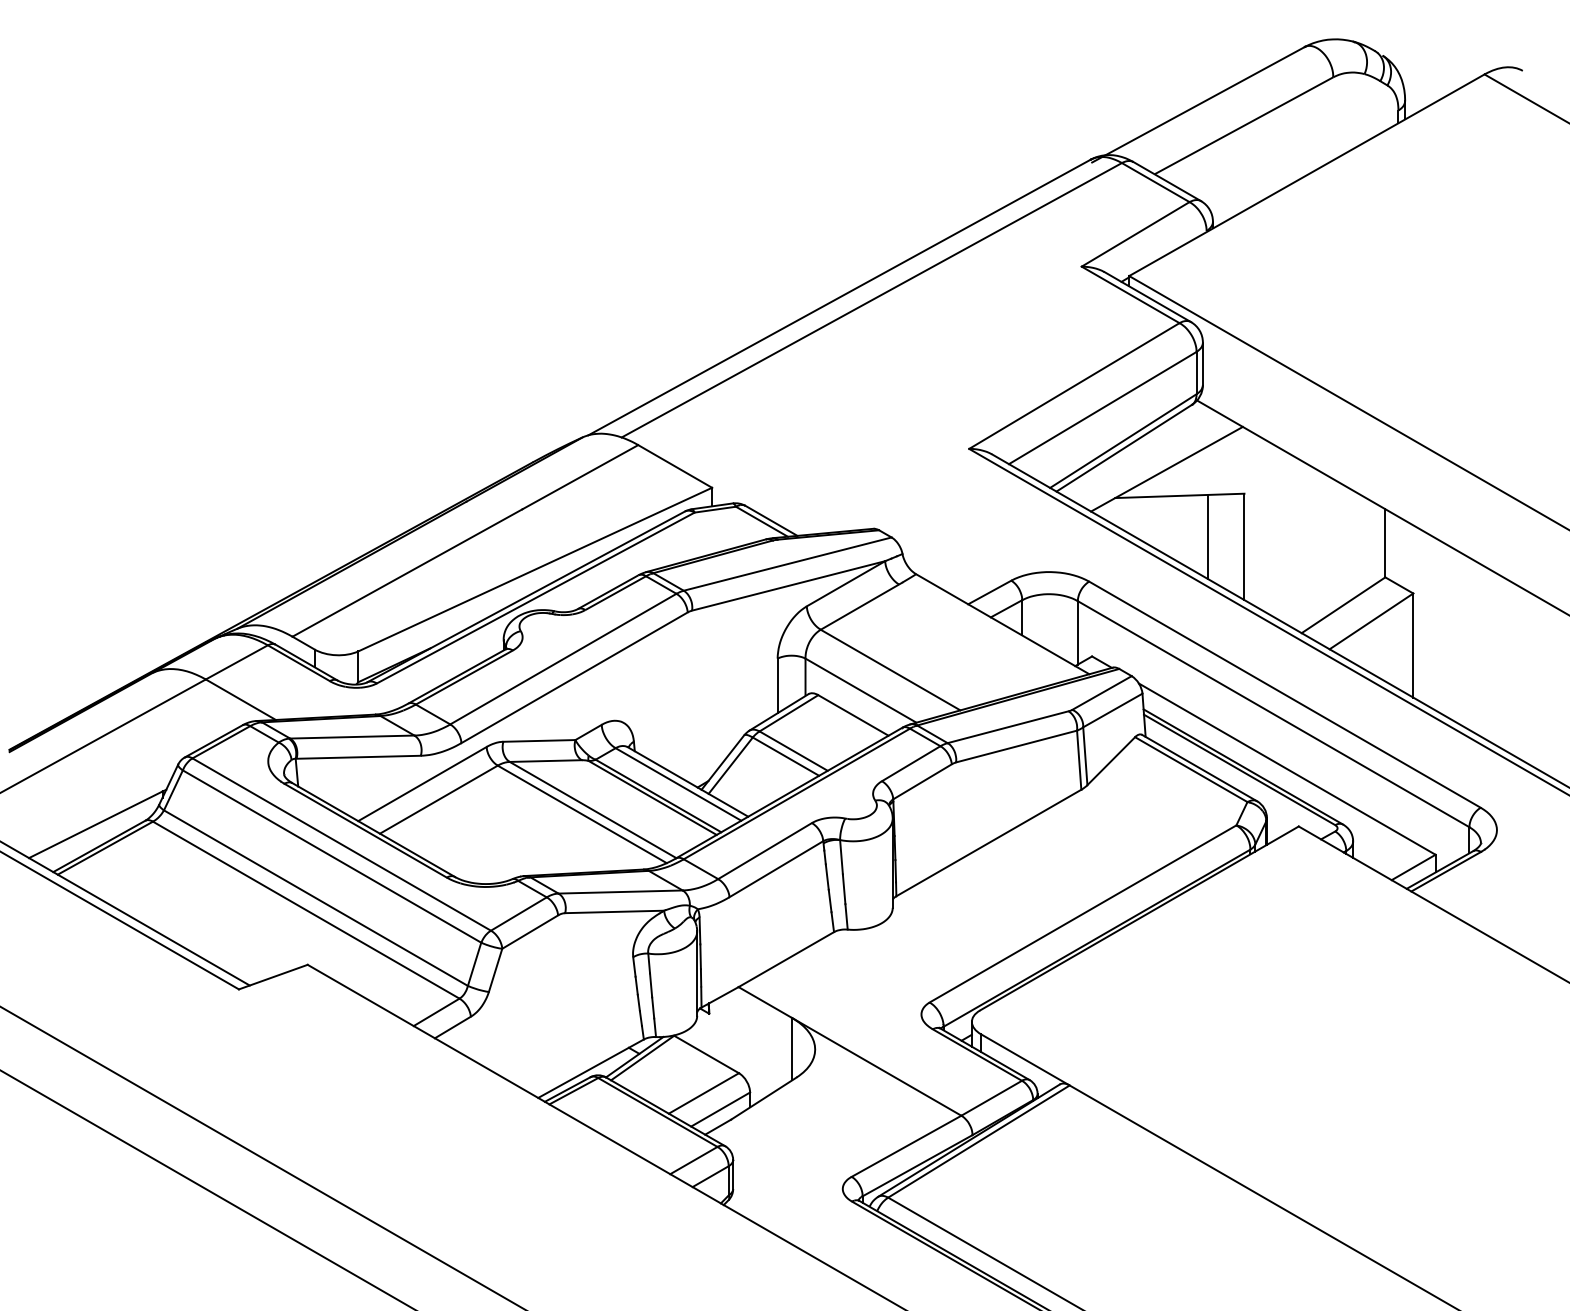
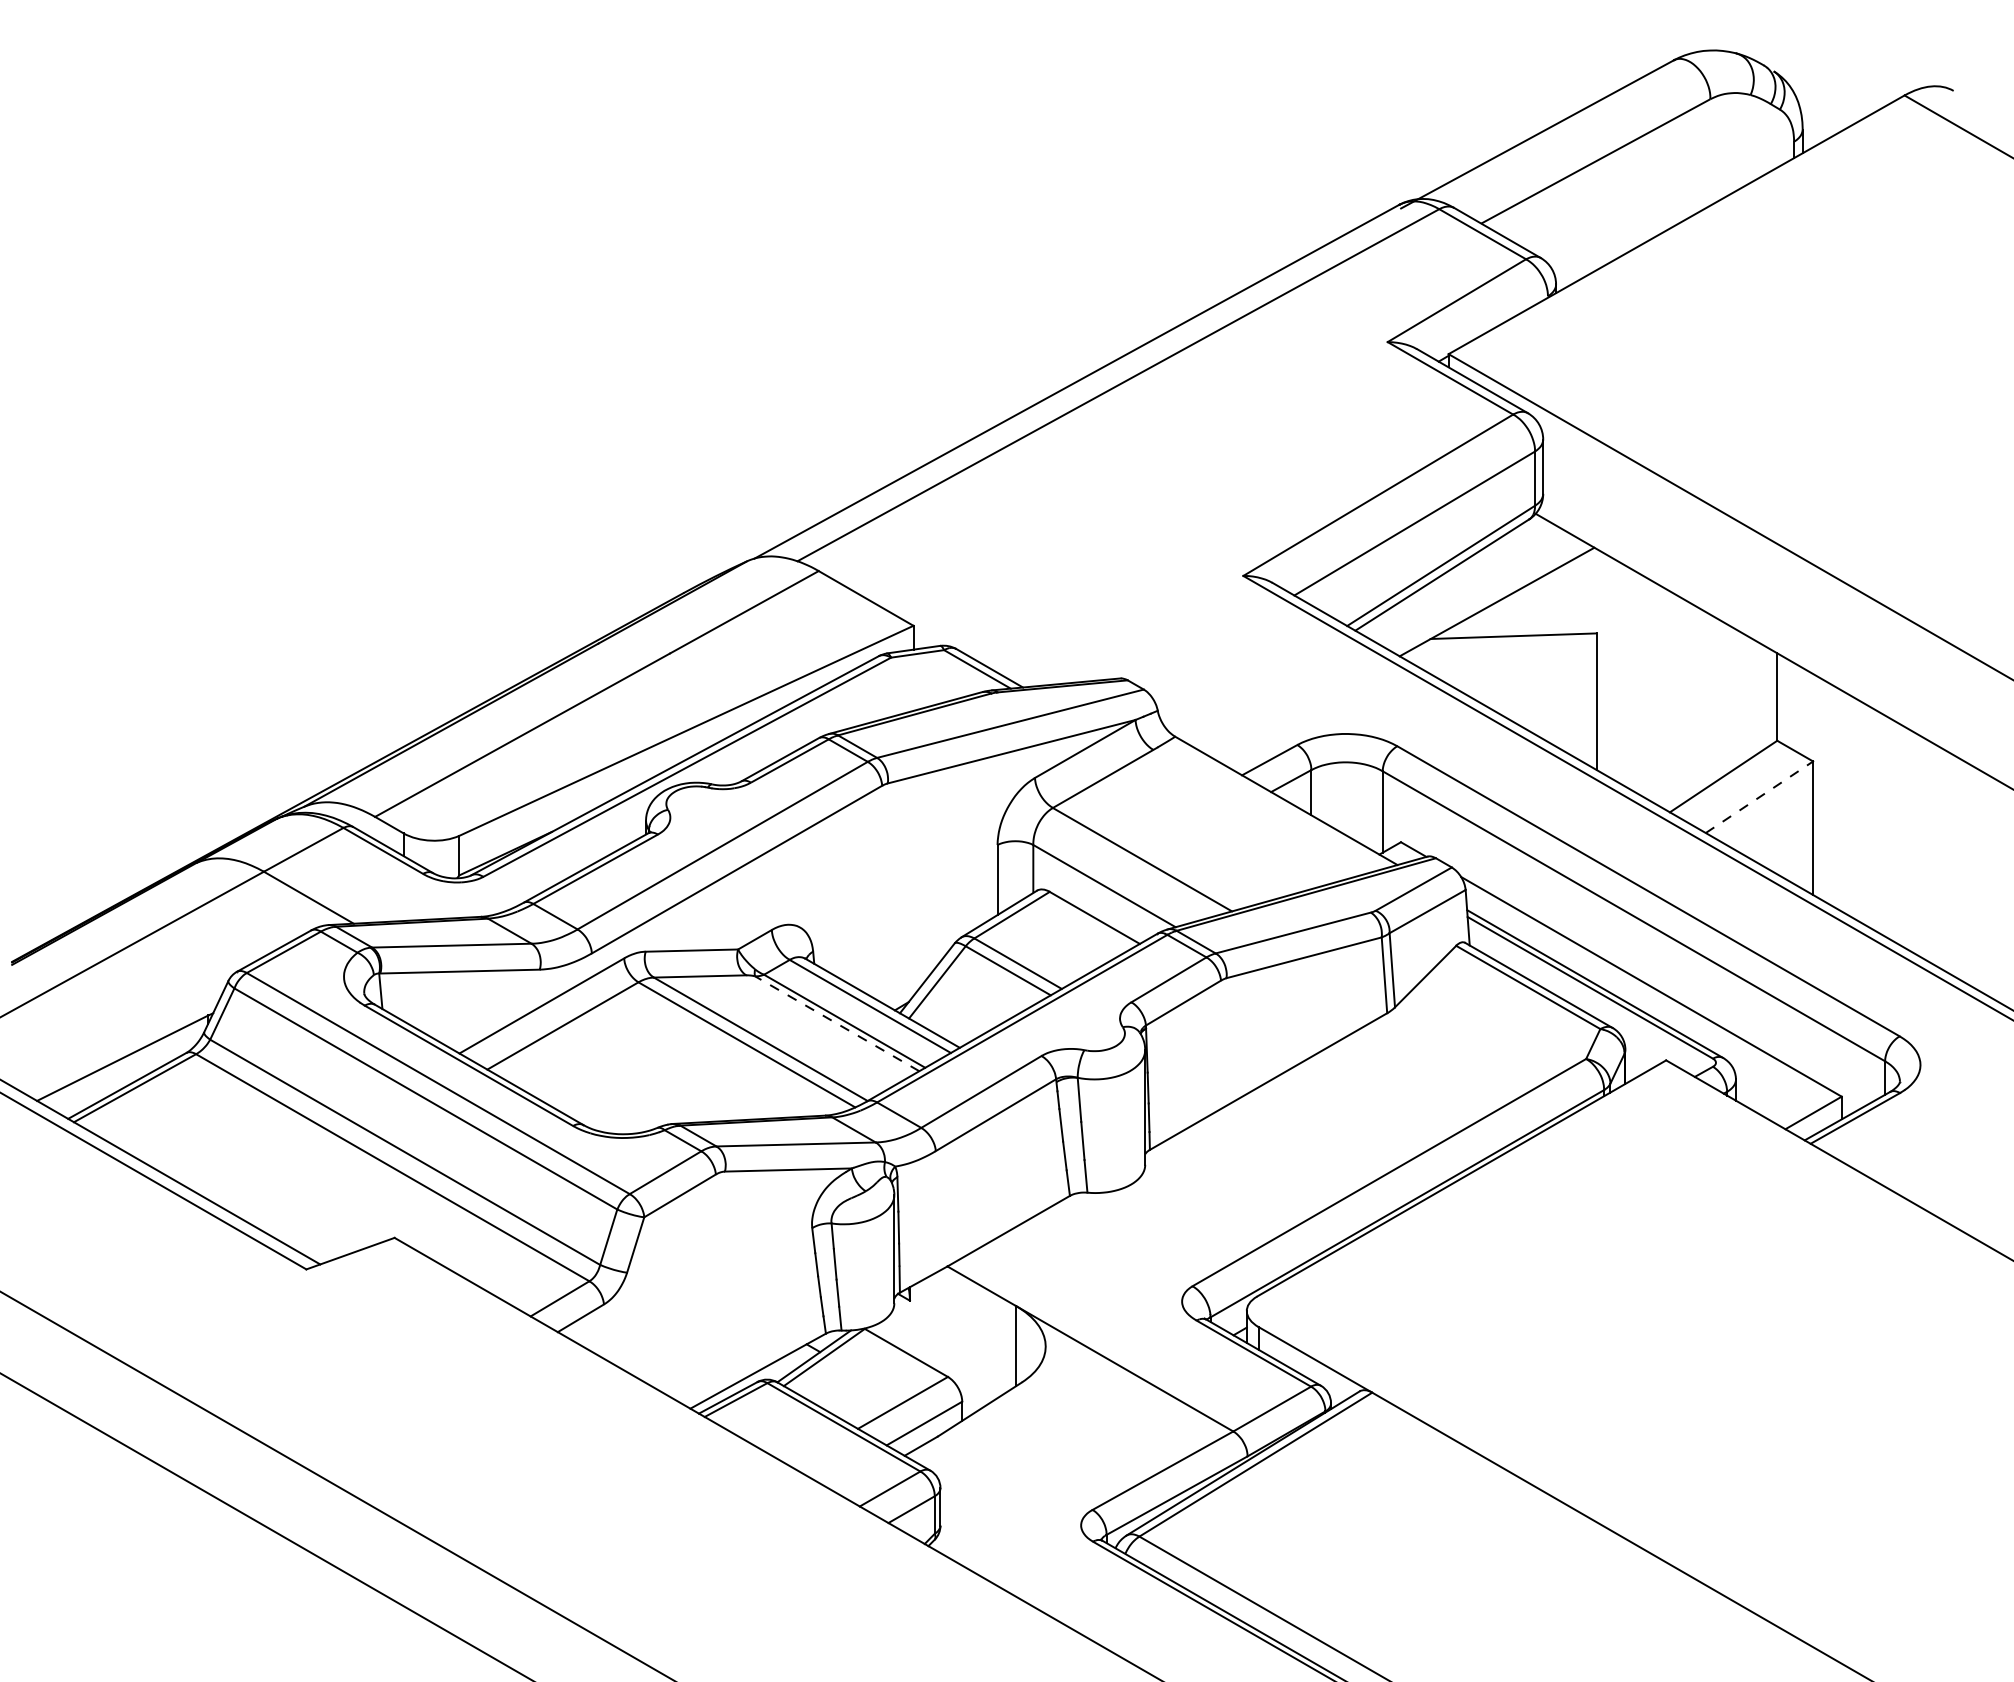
line: (1208, 537) -> (1550, 689), removed
line: (1371, 621) -> (1759, 797), solid -> dashed
line: (652, 797) -> (837, 1023), solid -> dashed

